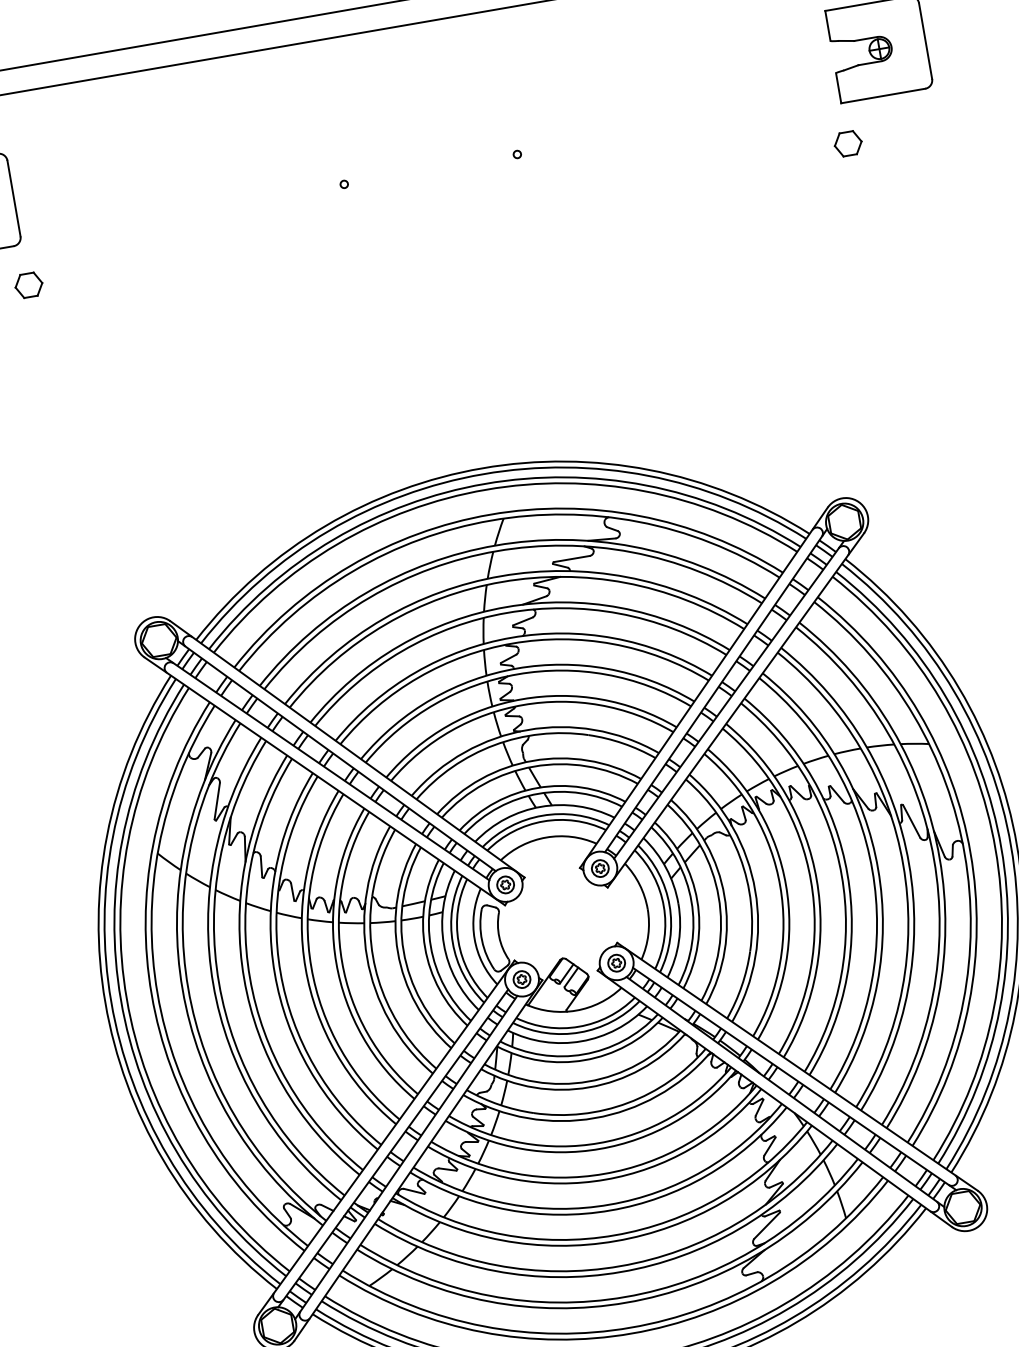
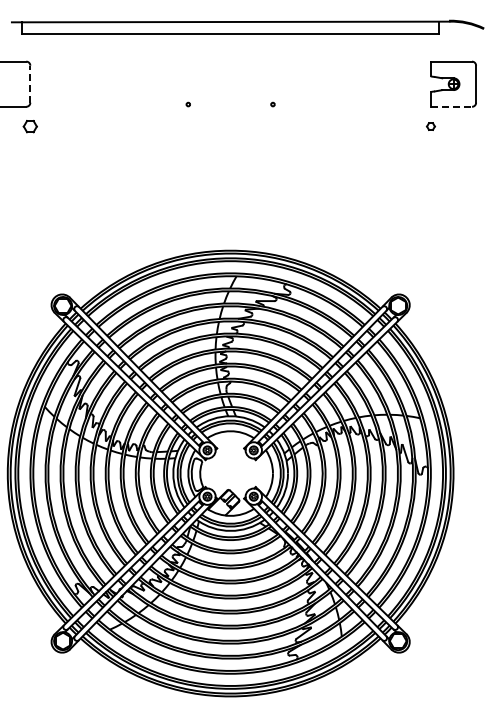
line: (883, 95) -> (451, 106), solid -> dashed
part: (847, 143) -> (430, 126), size x0.6
line: (14, 199) -> (30, 84), solid -> dashed

